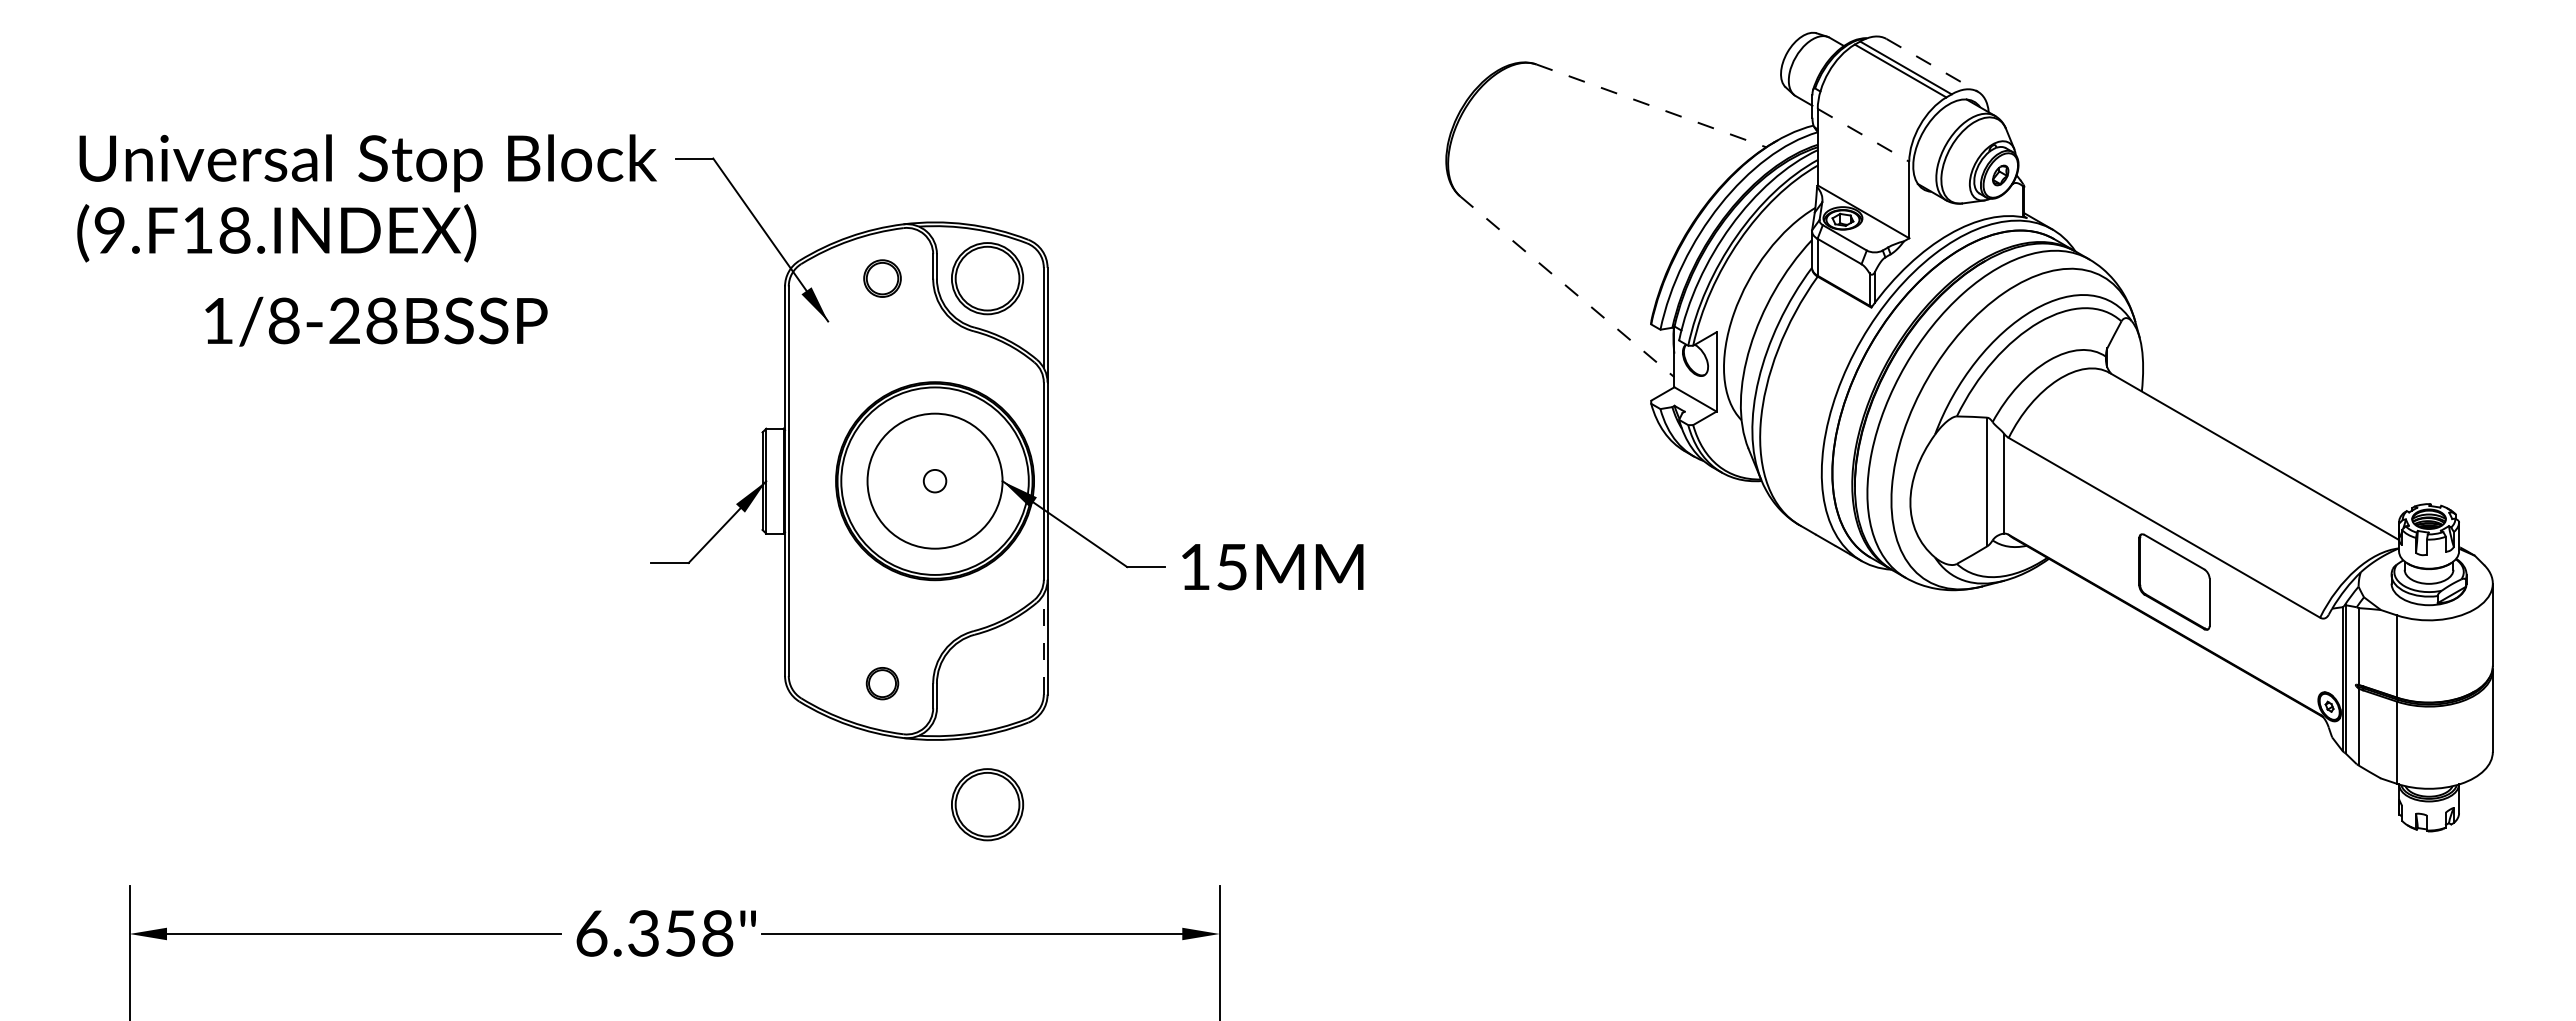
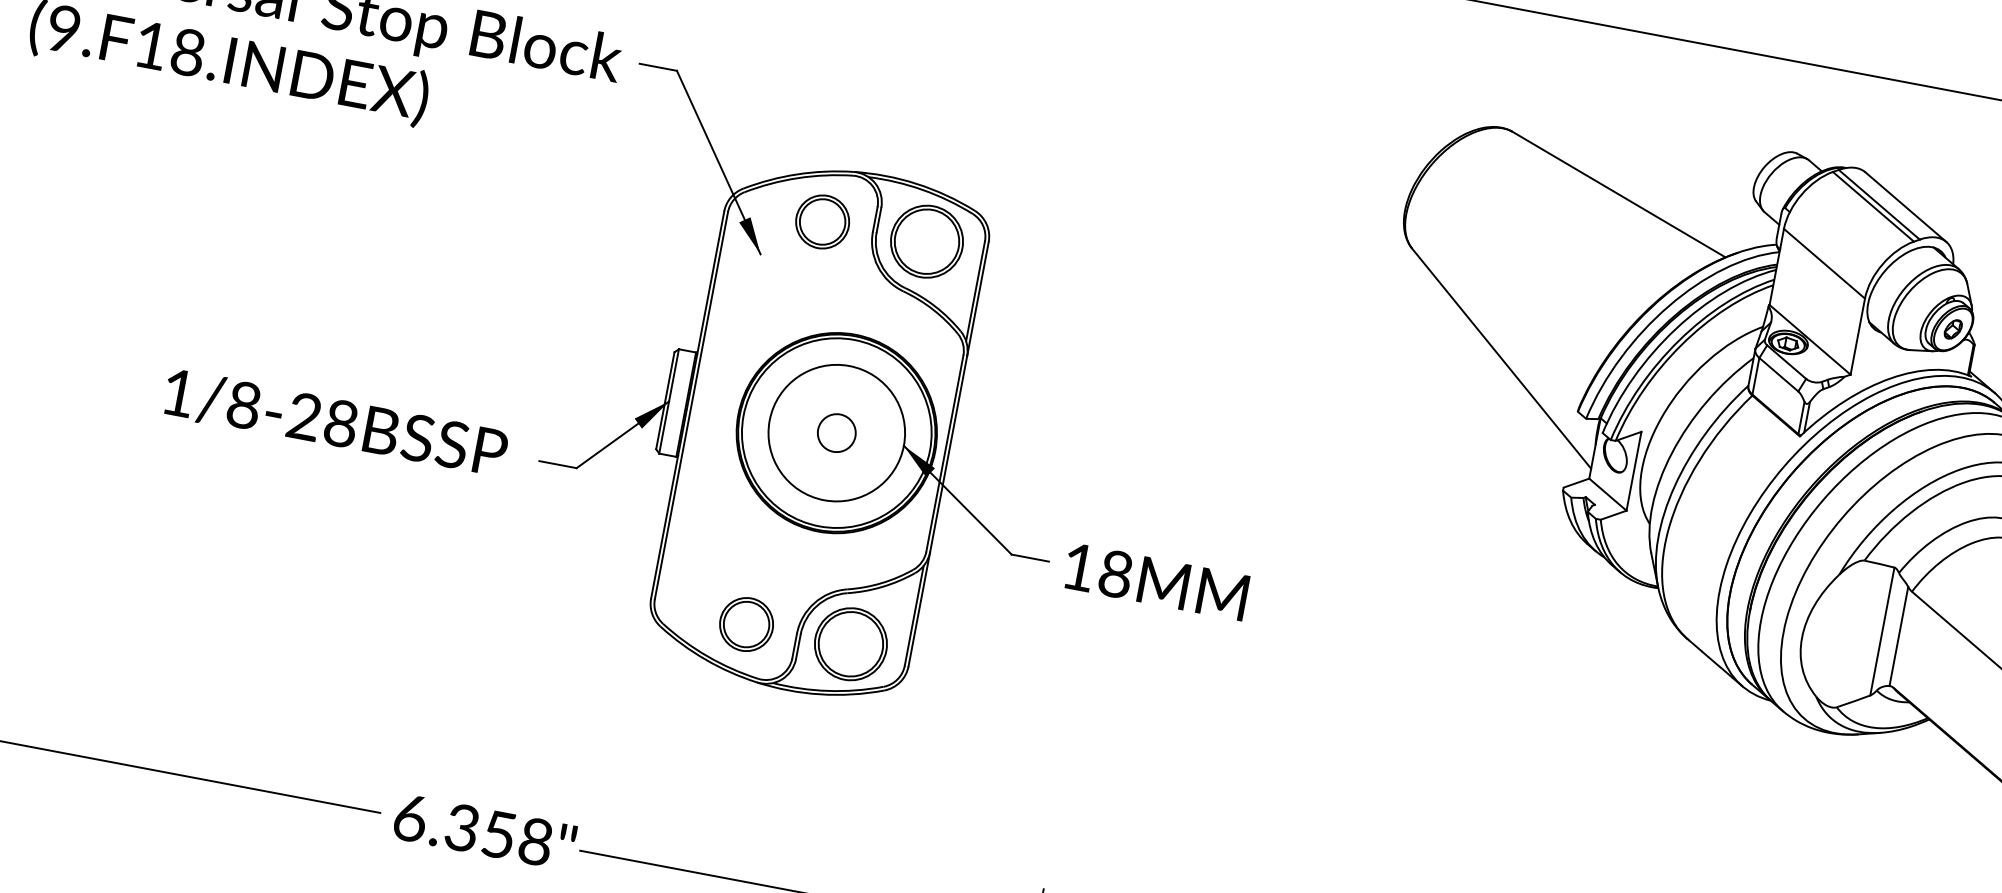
line: (1932, 65) -> (1906, 207), dashed -> solid
line: (1651, 106) -> (1619, 195), dashed -> solid
line: (1863, 135) -> (1824, 263), dashed -> solid
part: (882, 278) -> (822, 221), size x1.43
line: (1567, 287) -> (1501, 359), dashed -> solid
text: (376, 321) -> (335, 423), moved
circle: (934, 480) -> (836, 432), size x1.67
text: (1231, 566) -> (1115, 573), 15MM -> 18MM
line: (1043, 643) -> (914, 614), dashed -> solid
part: (882, 683) -> (746, 624), size x1.67
part: (987, 804) -> (850, 644), moved

